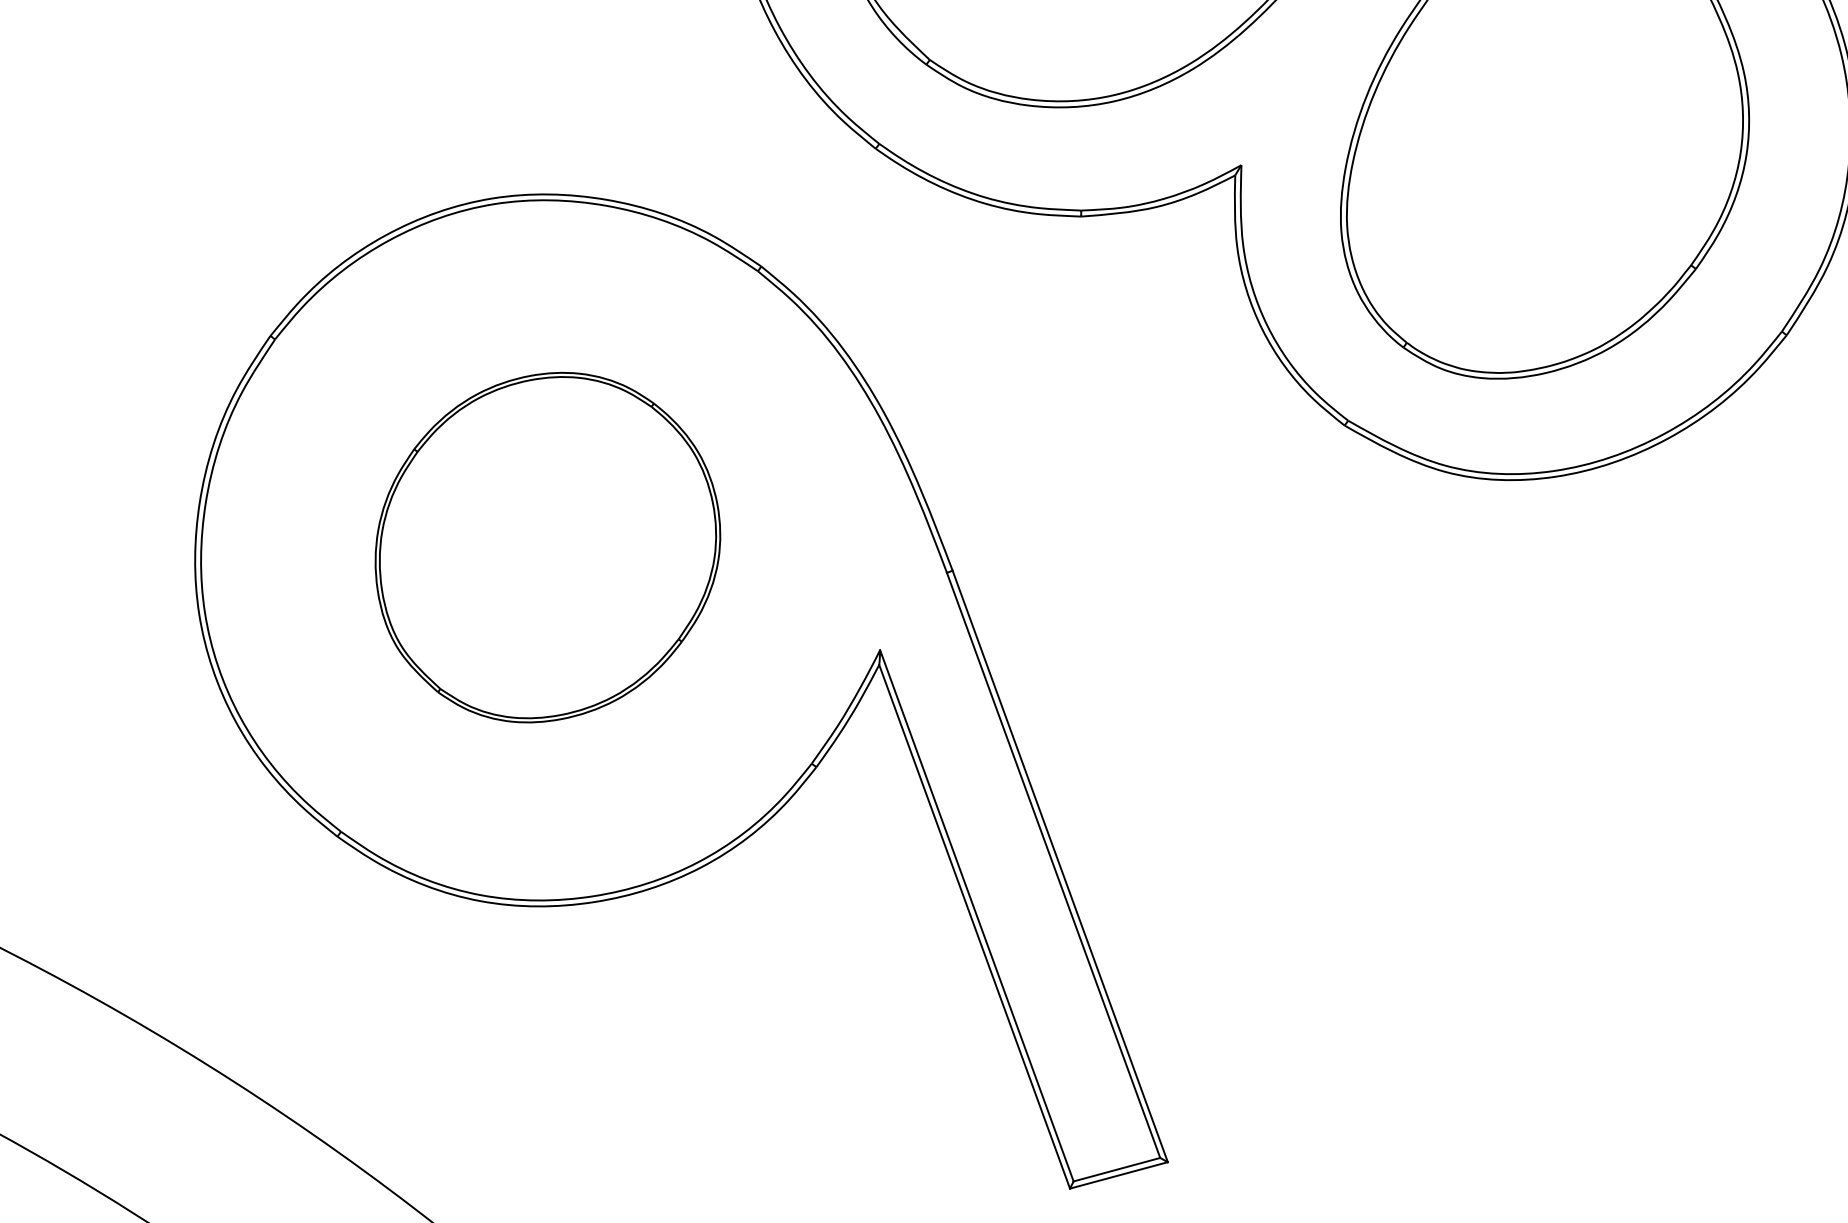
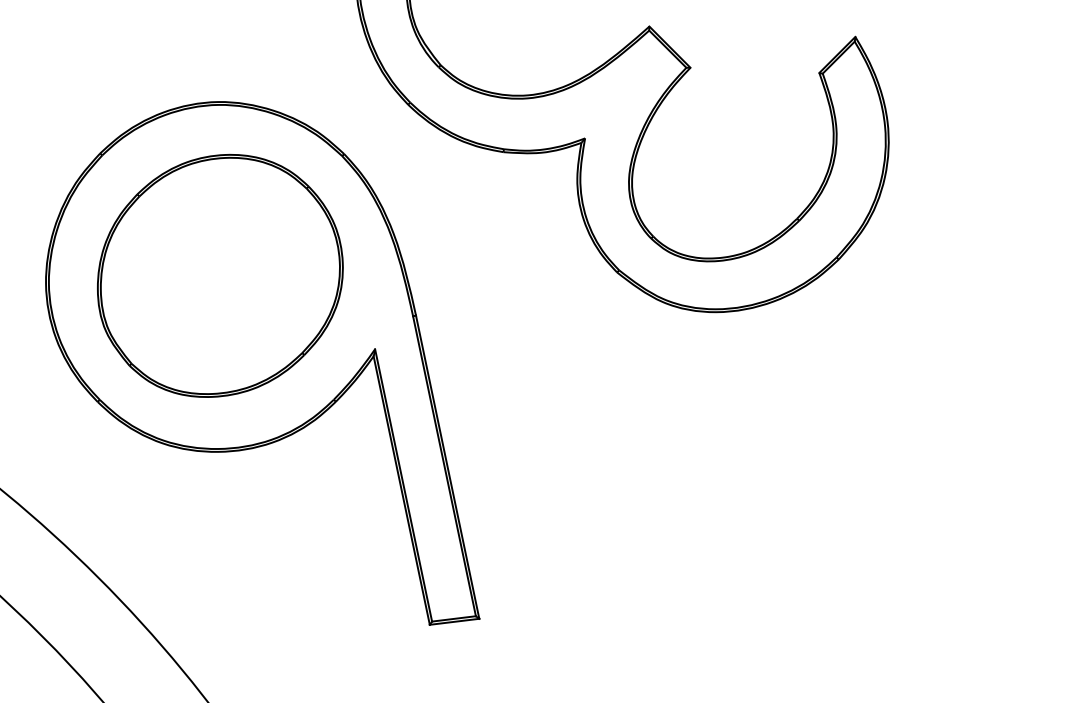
part: (547, 546) -> (220, 275), size x1.43

